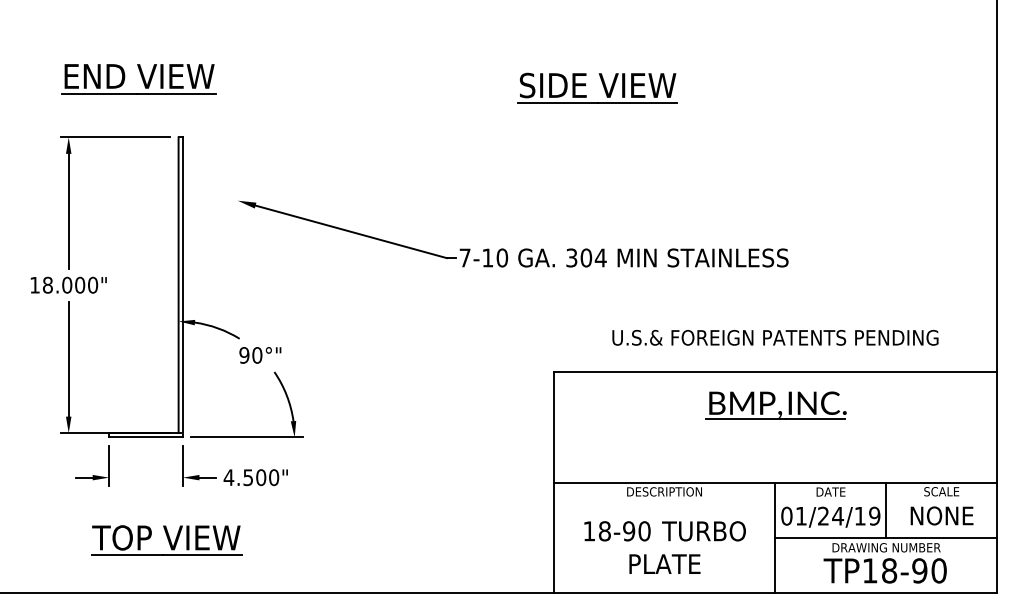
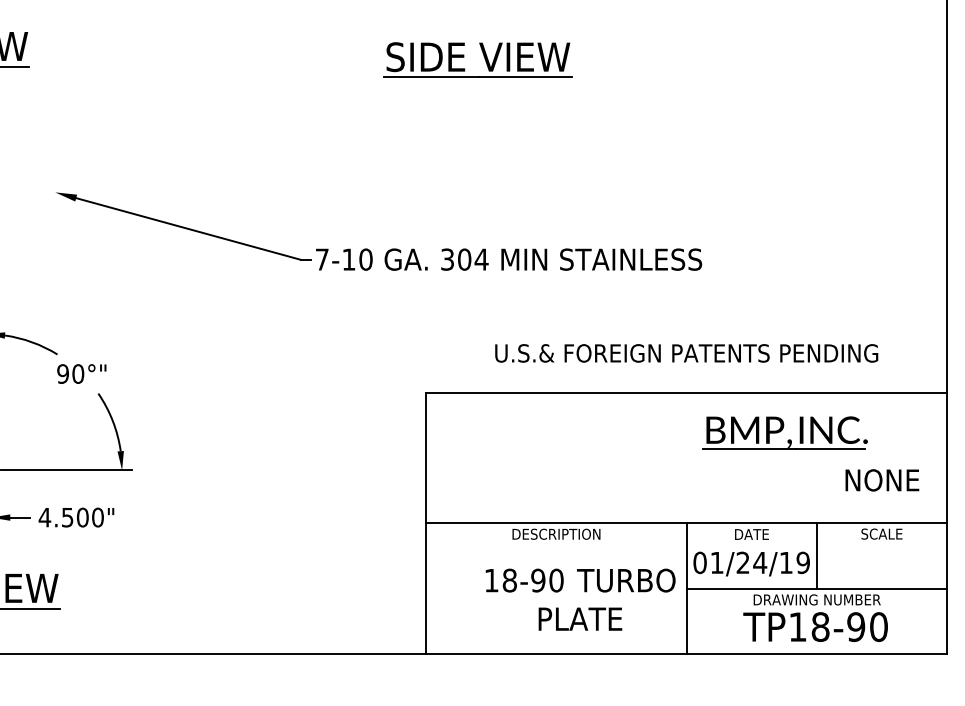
part: (775, 405) -> (784, 432), moved
text: (941, 515) -> (881, 479), moved
text: (664, 547) -> (579, 599), moved

